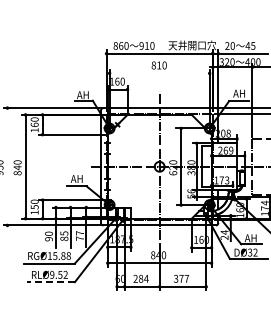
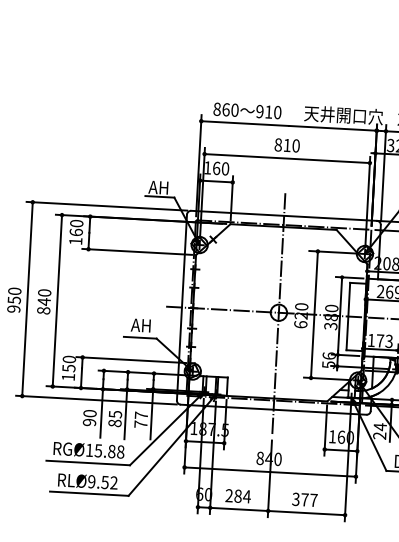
line: (159, 73) -> (286, 158), added
line: (7, 166) -> (27, 298), added
line: (51, 282) -> (89, 494), dashed -> solid

